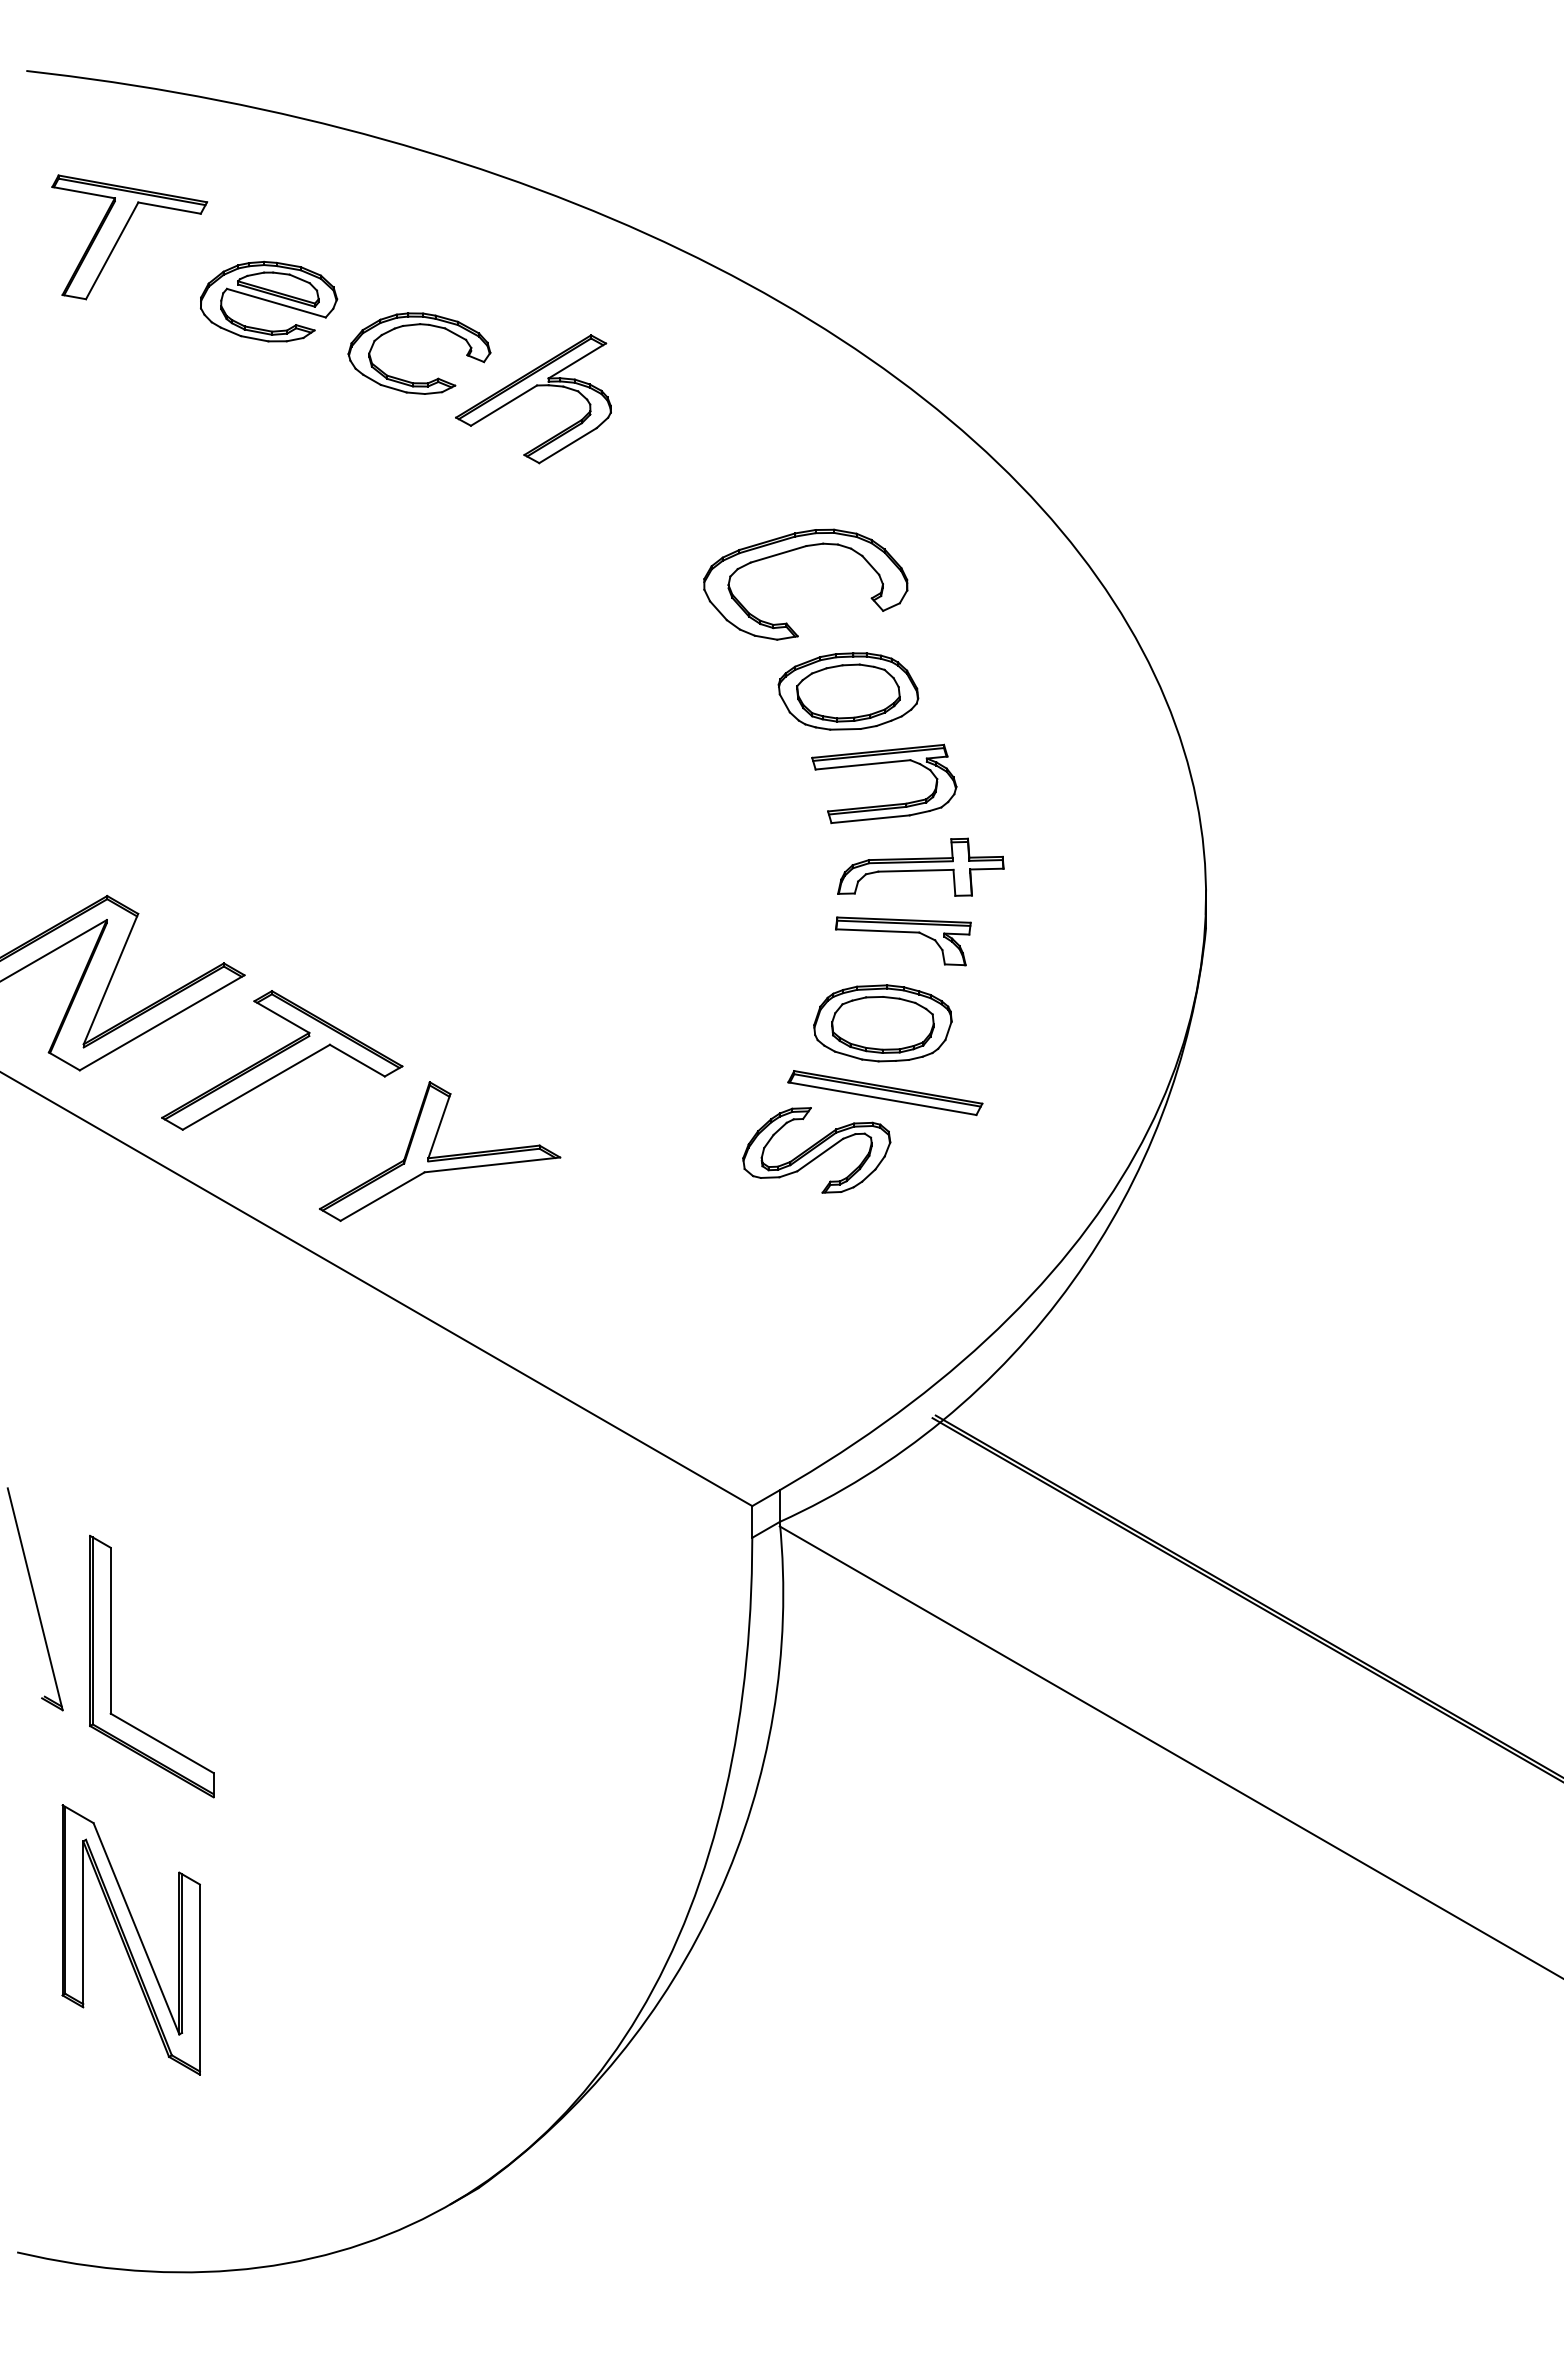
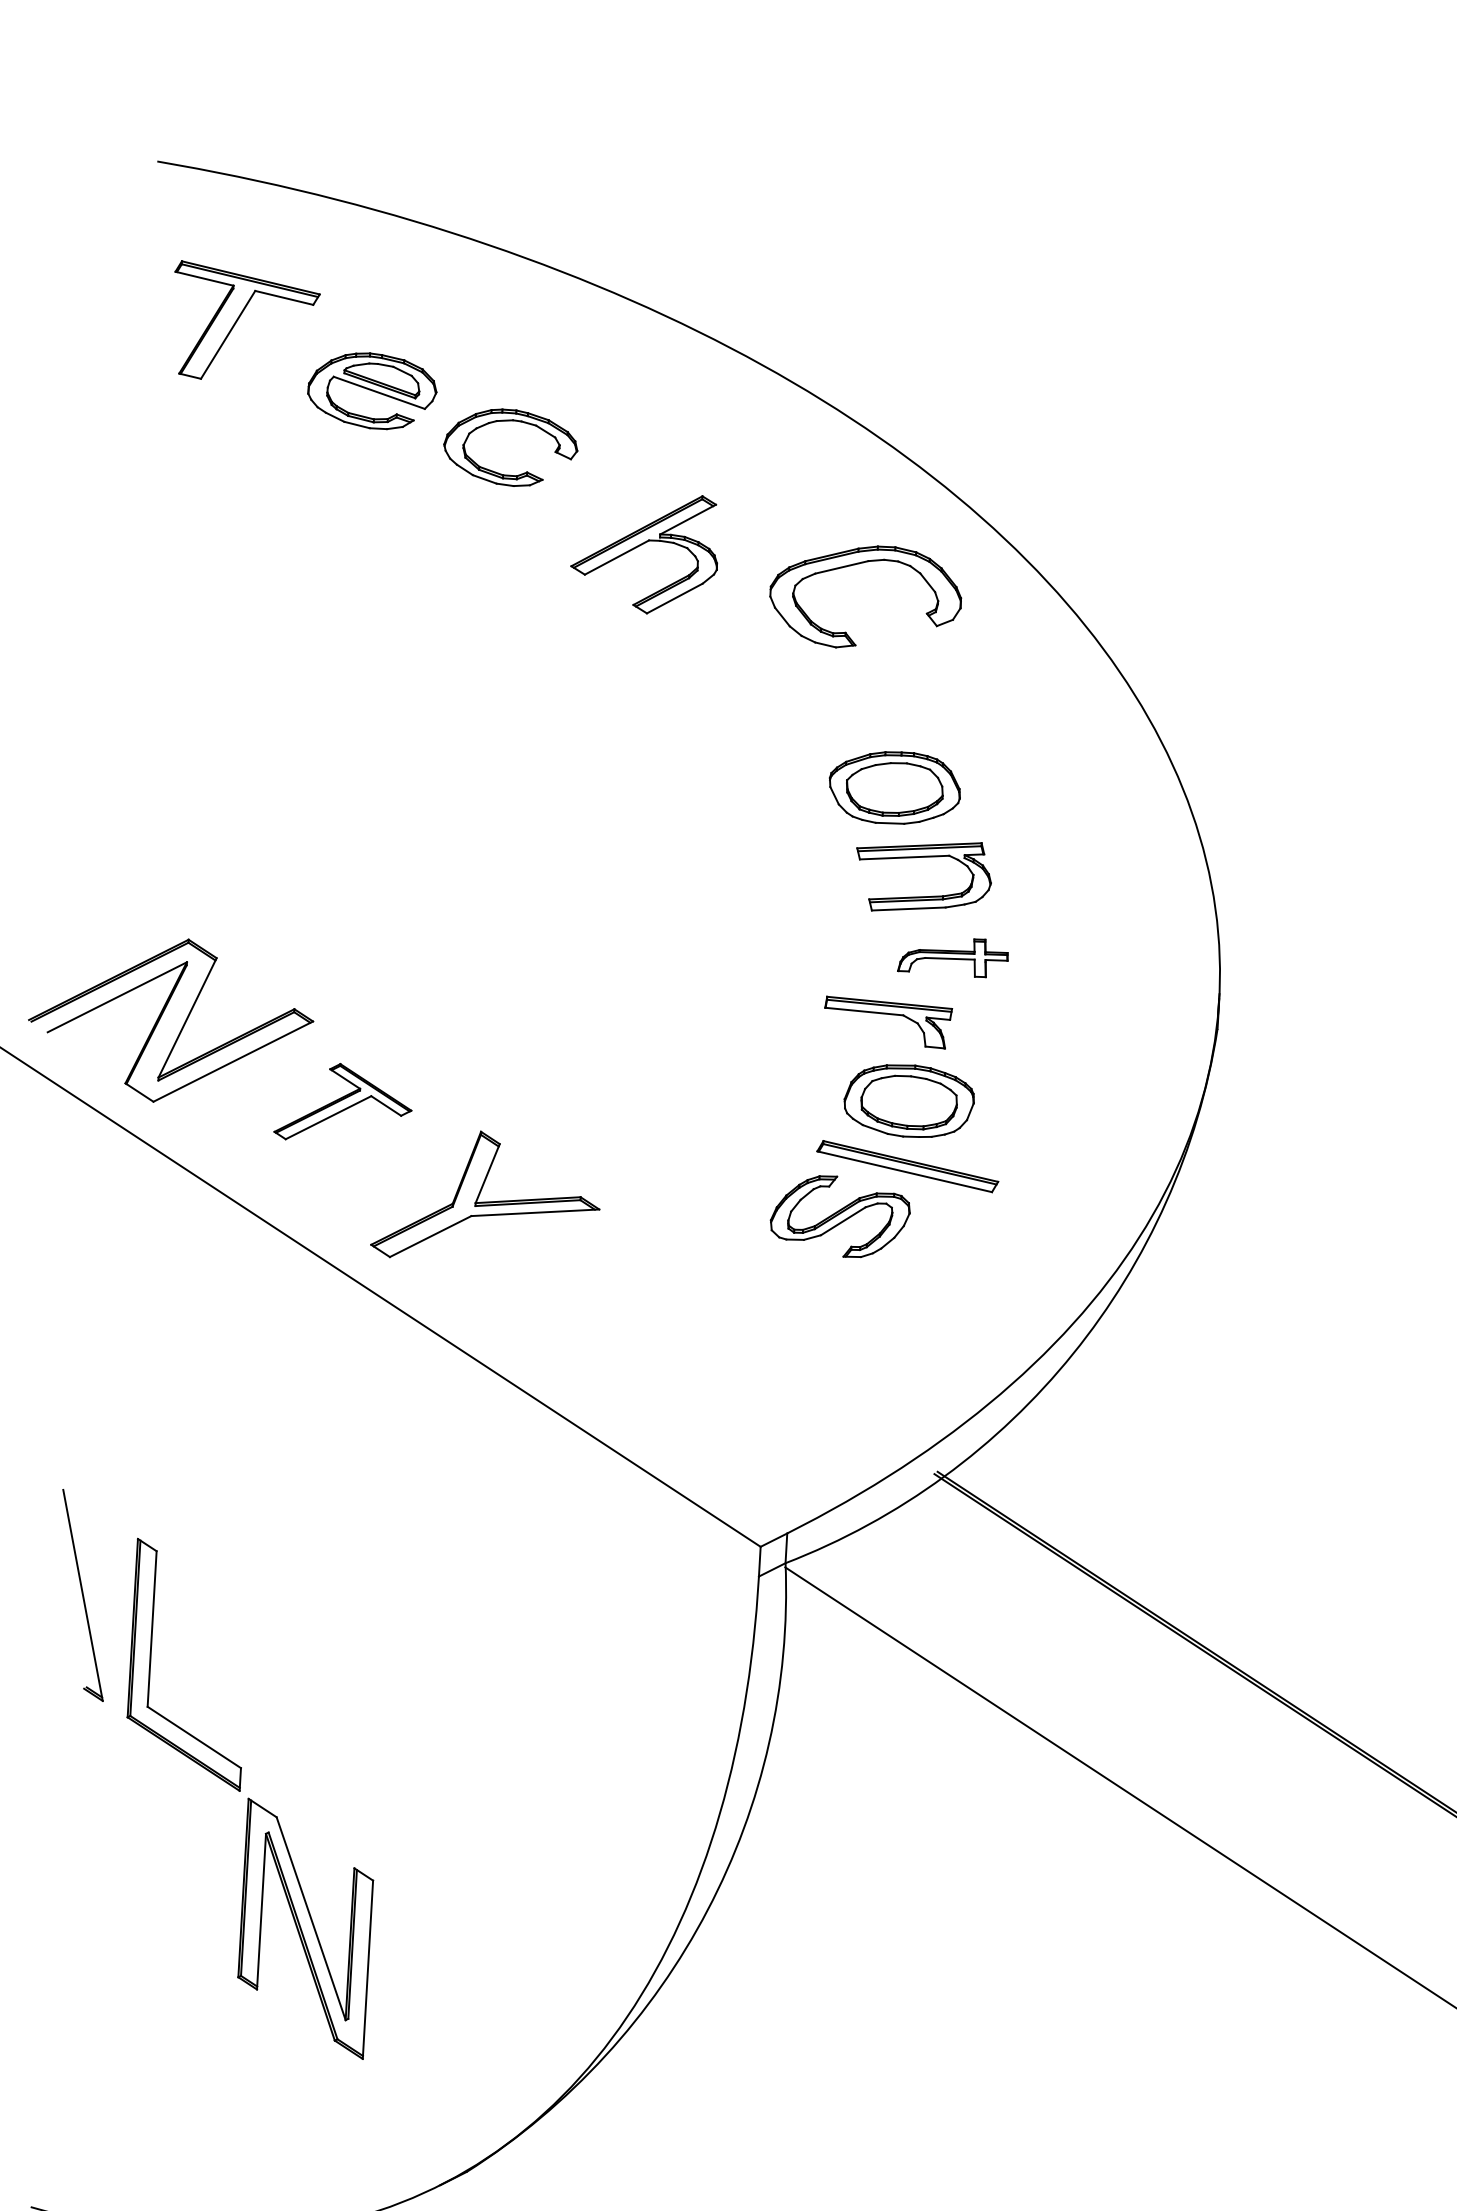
part: (529, 391) -> (641, 545), moved
part: (795, 550) -> (857, 564), moved
part: (920, 866) -> (952, 956), size x0.7
part: (903, 932) -> (888, 1014), moved
part: (282, 1060) -> (344, 1103), size x0.6
part: (130, 1939) -> (305, 1928), moved

